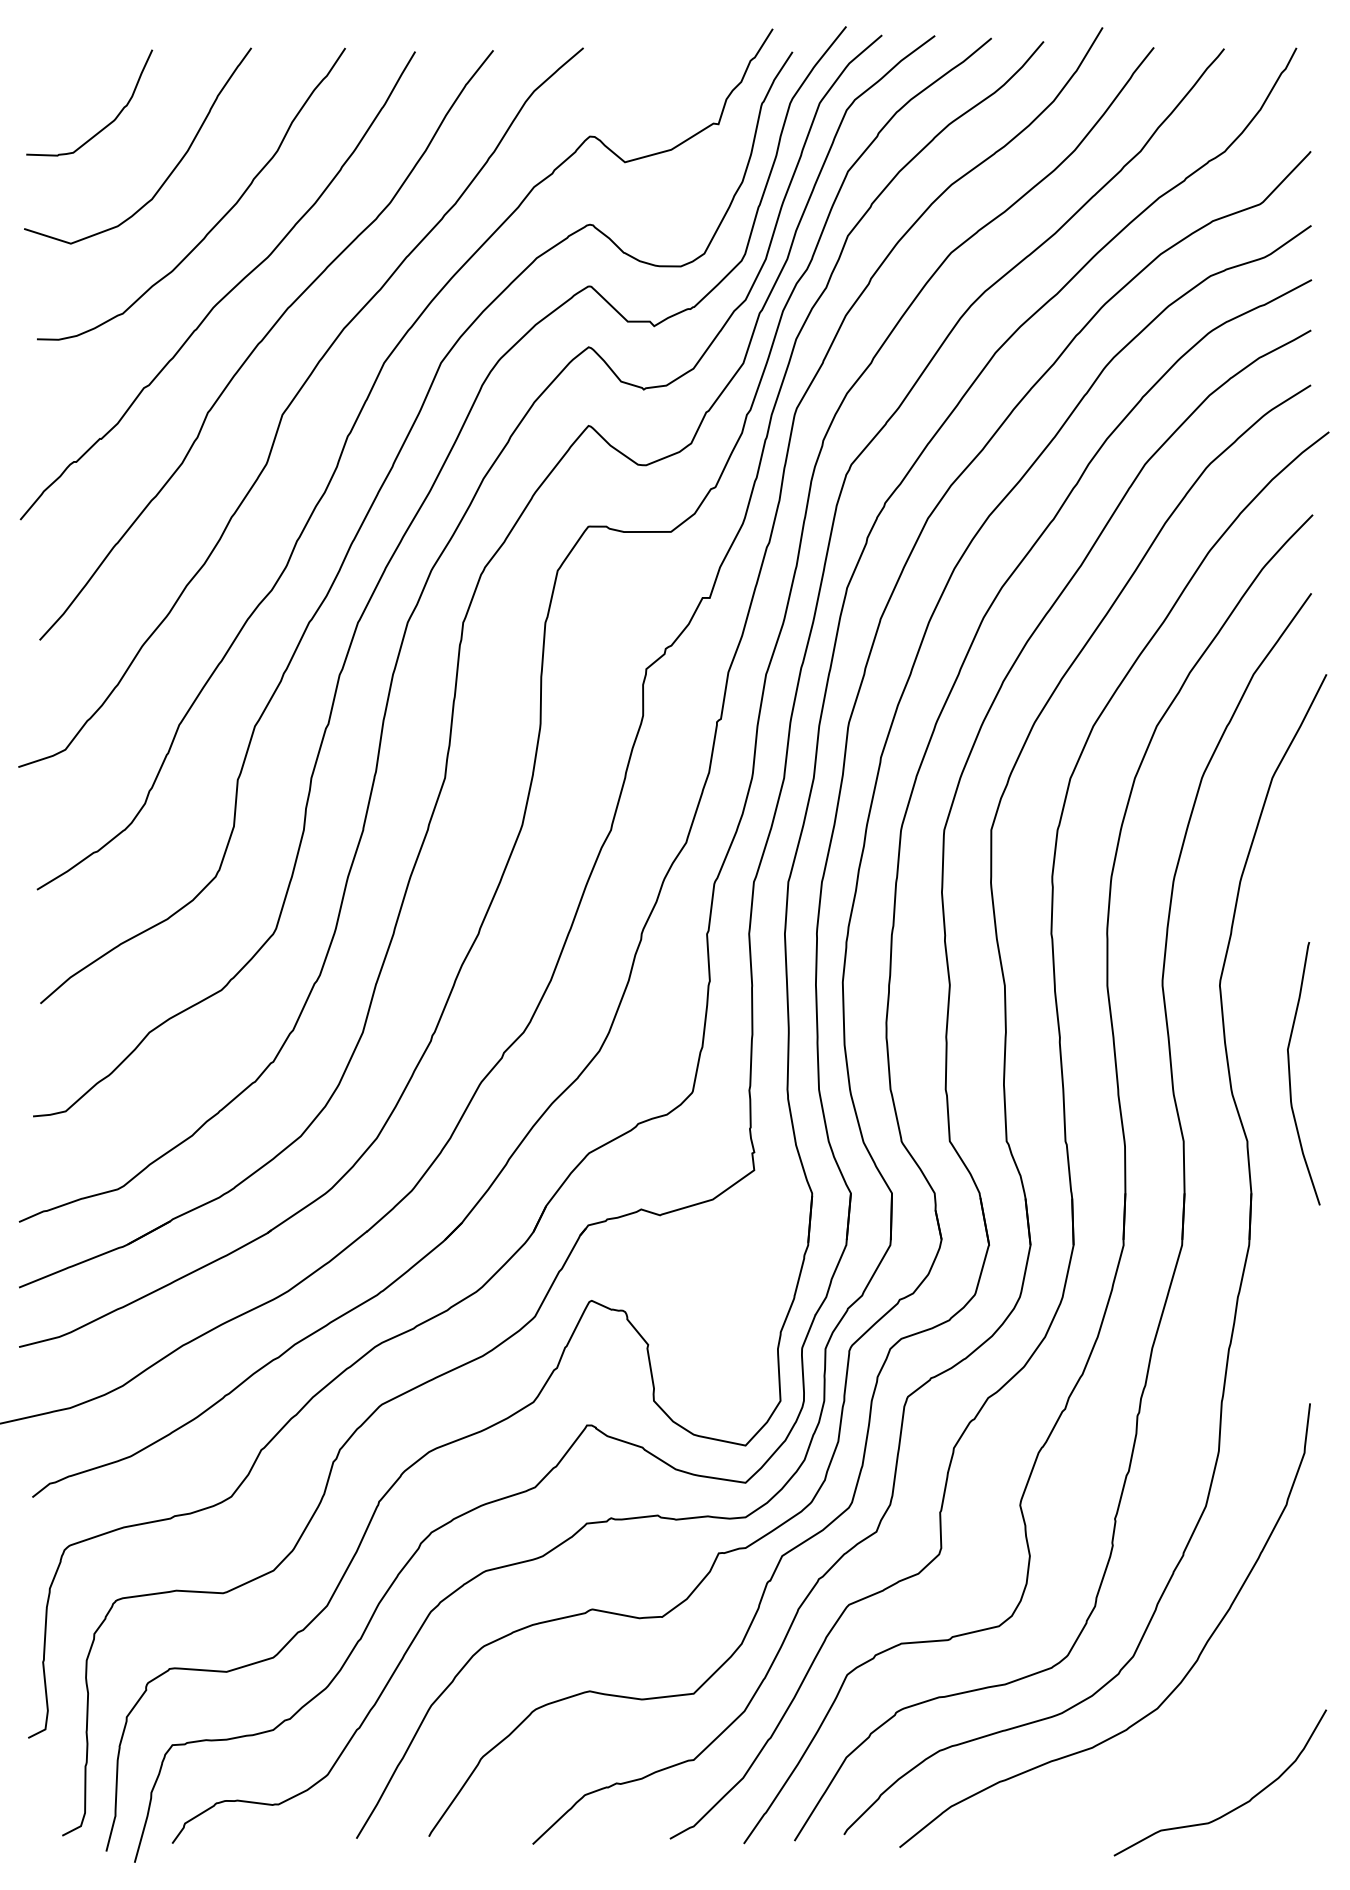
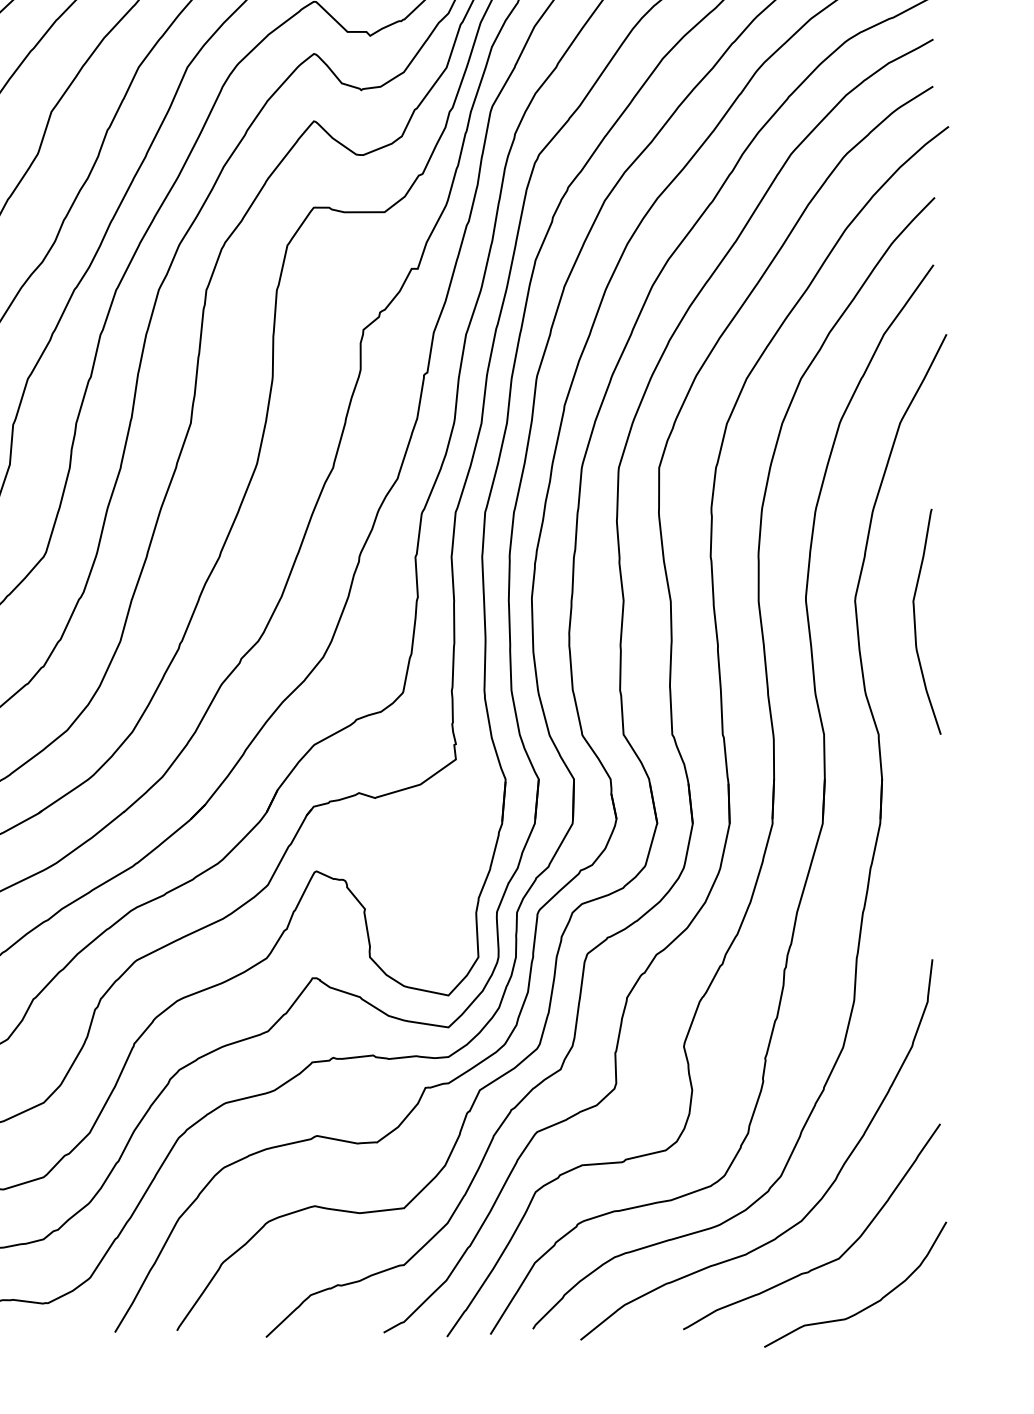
curve: (1290, 1073) -> (915, 621), moved
curve: (1188, 1756) -> (828, 1262), added

